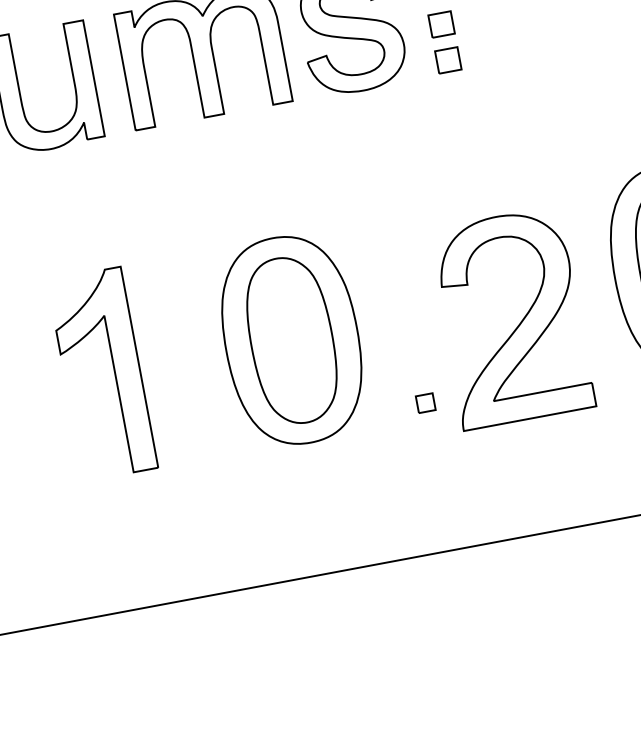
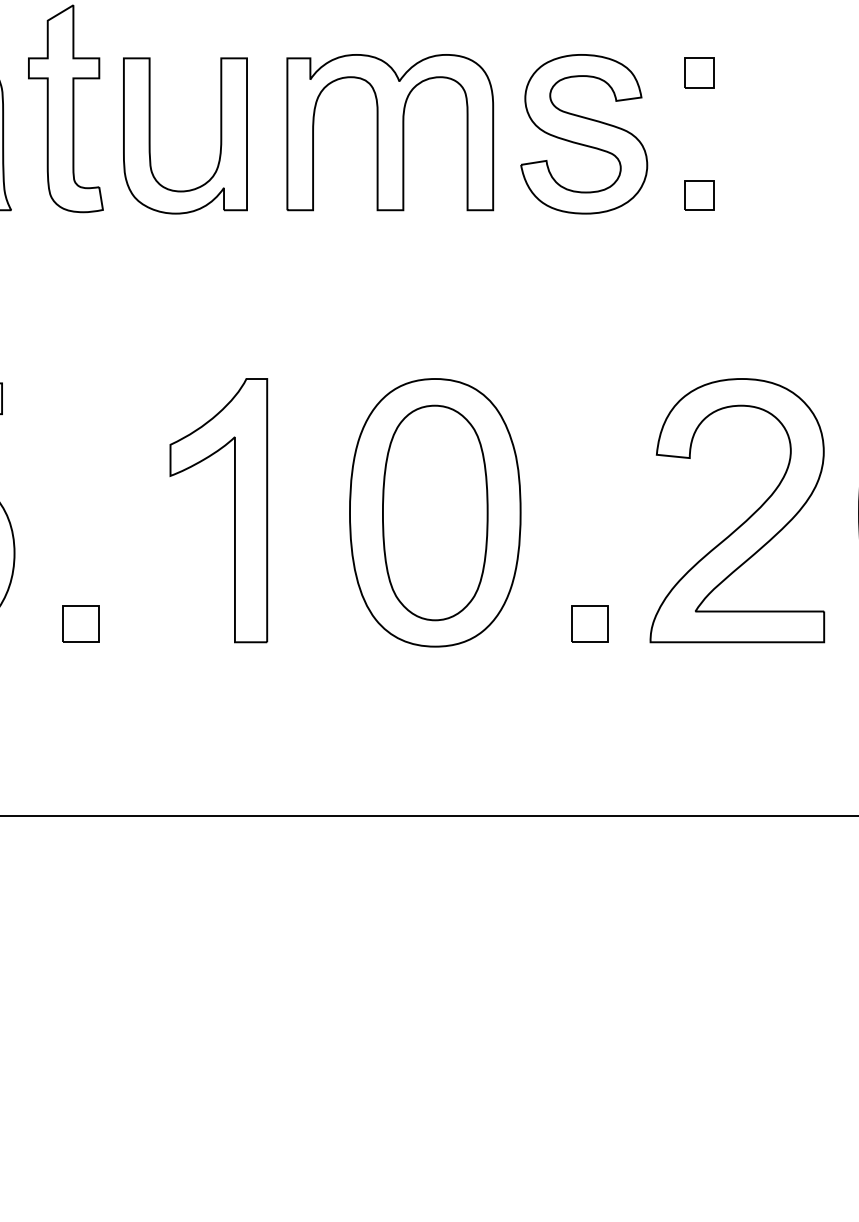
part: (441, 24) -> (699, 148), removed
part: (519, 323) -> (746, 519), moved
part: (114, 371) -> (234, 510), moved
part: (425, 402) -> (589, 623), size x1.67
part: (36, 475) -> (80, 623), added

